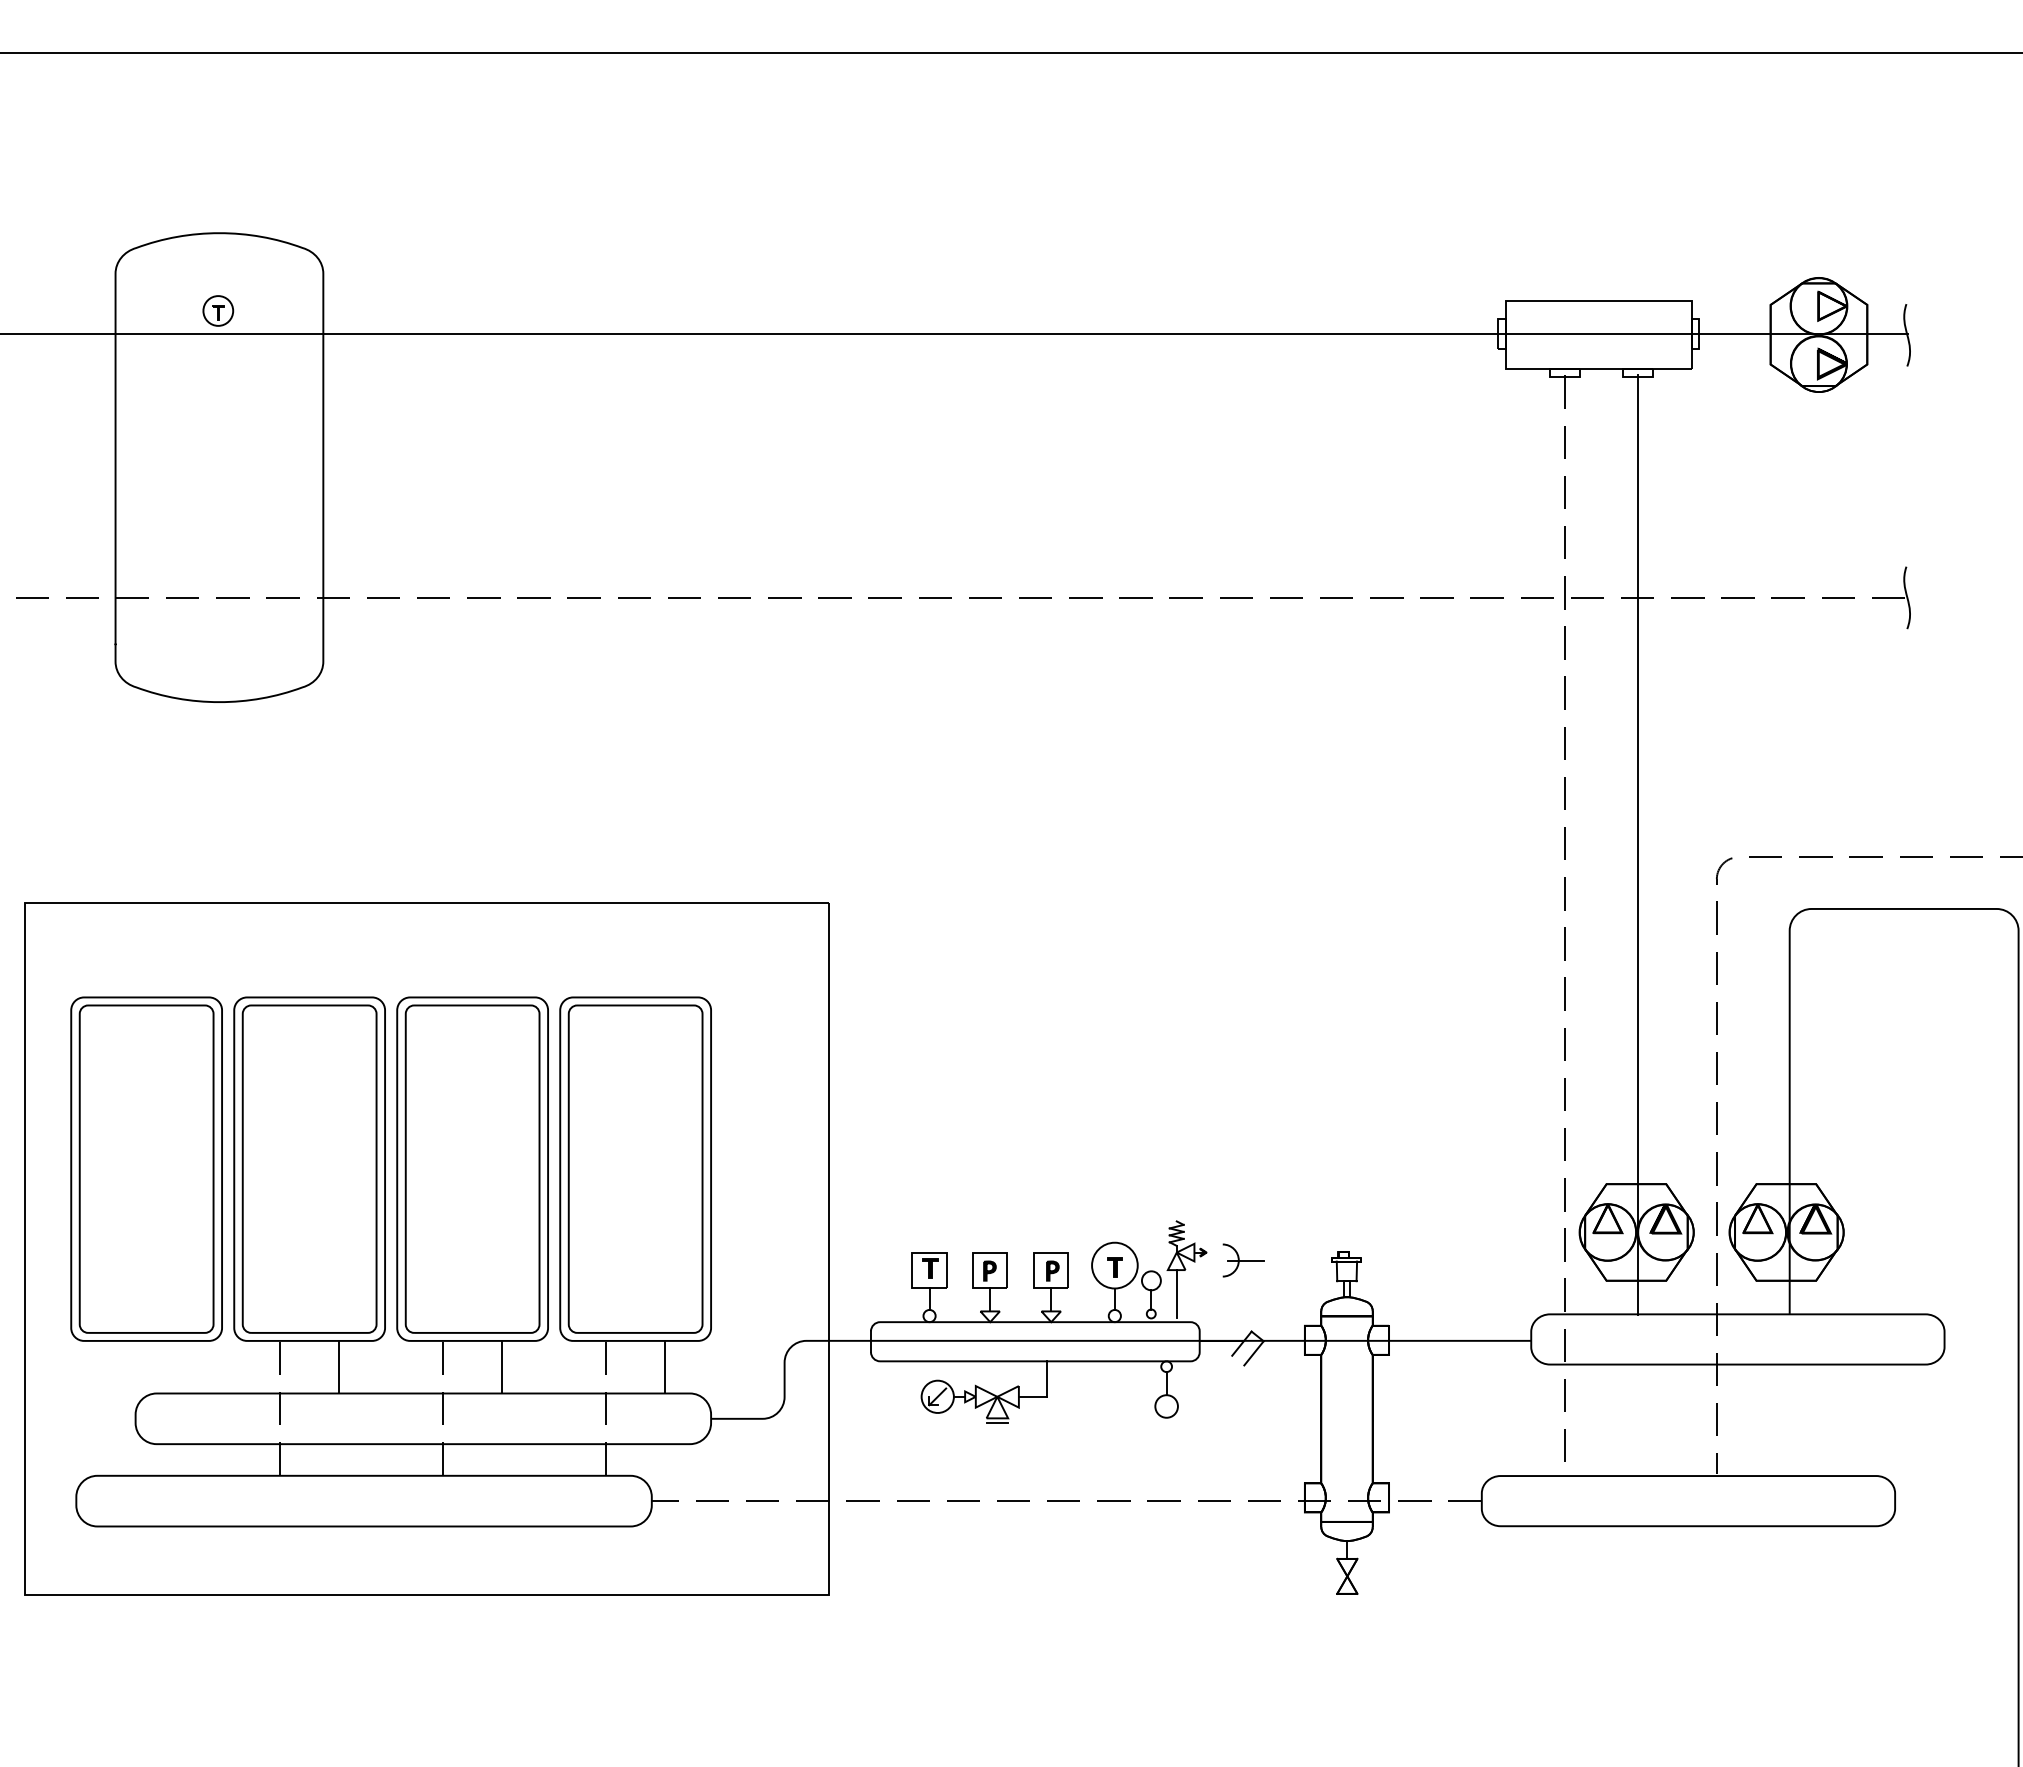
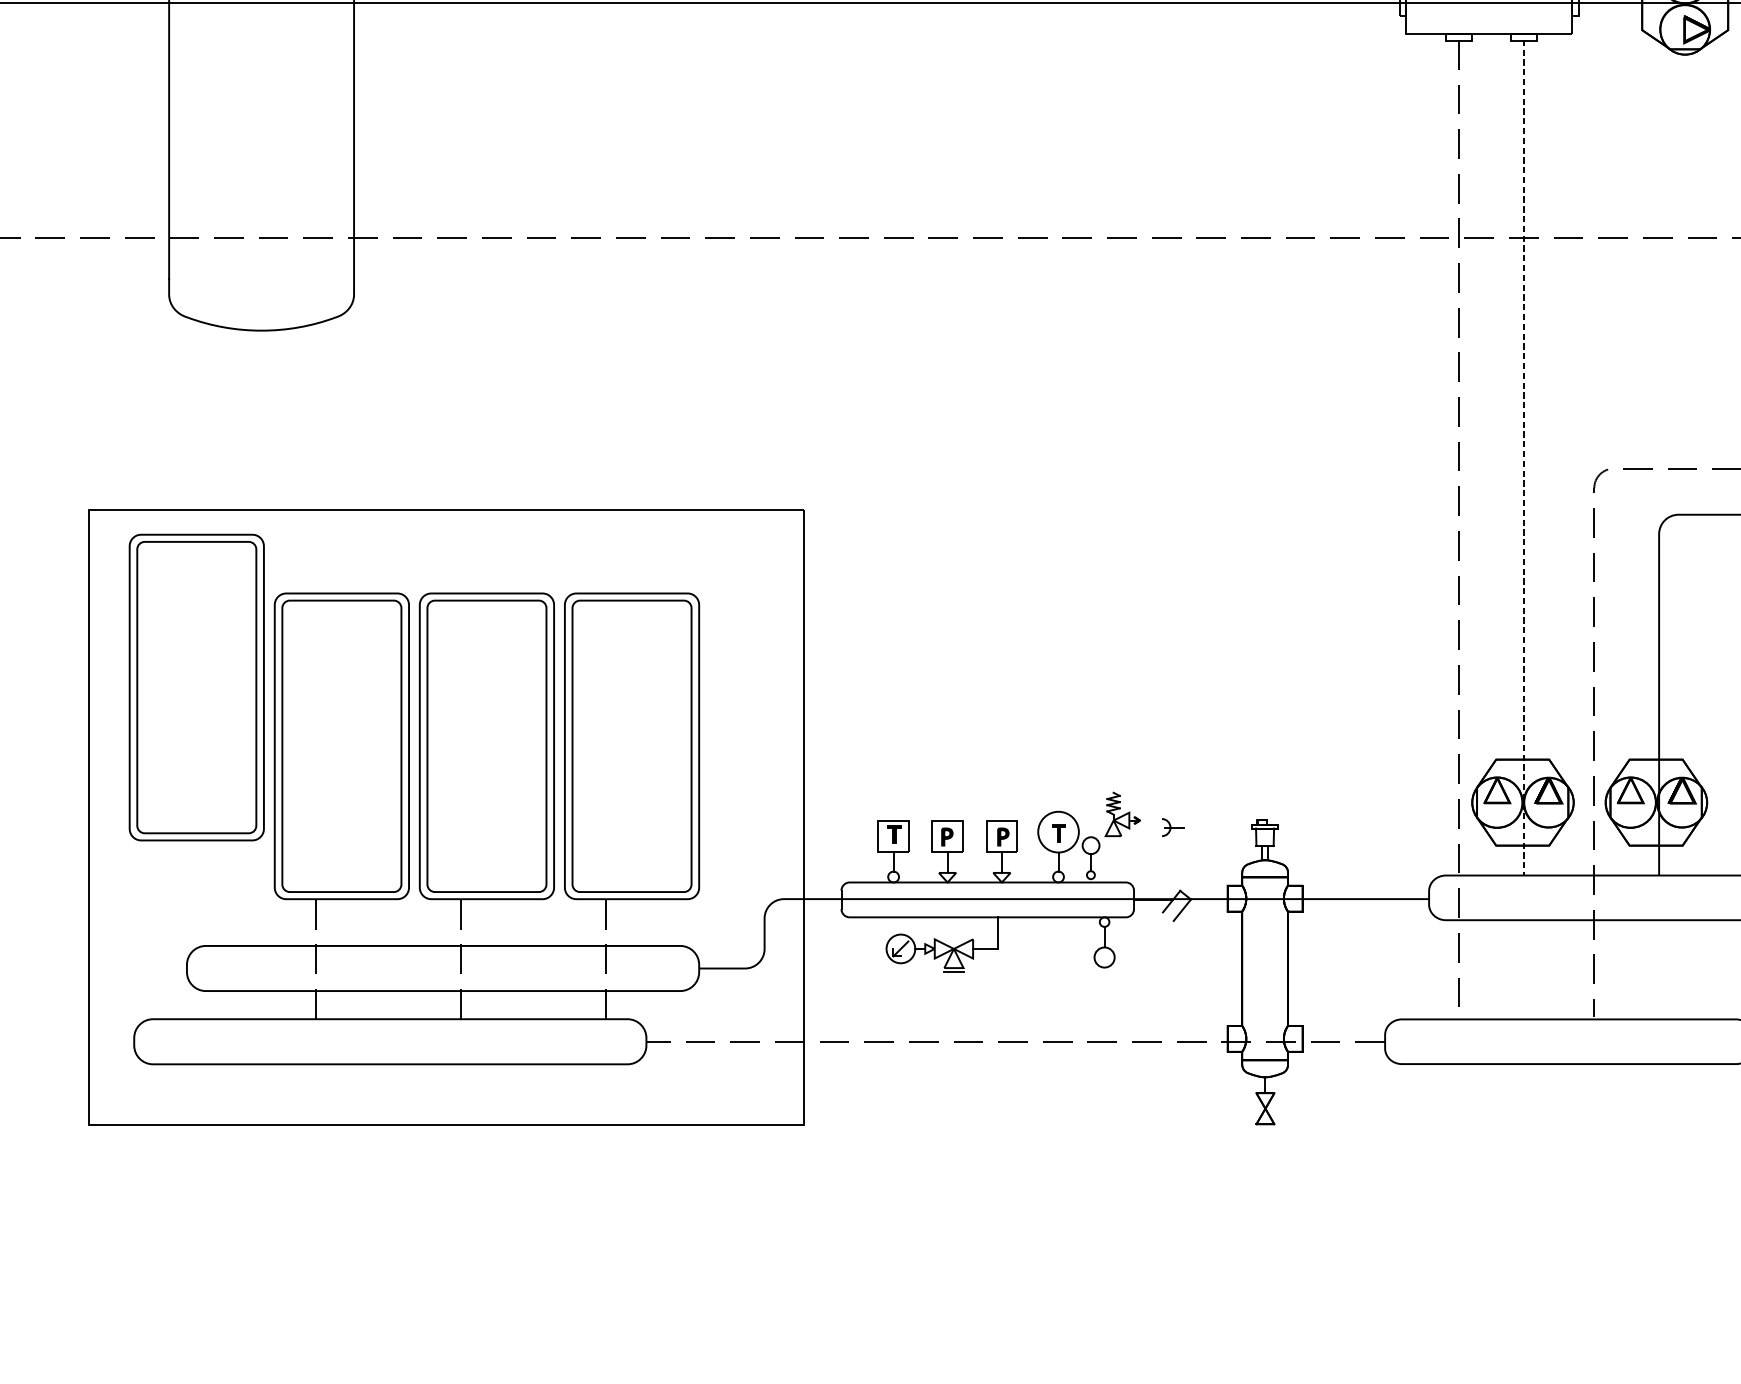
line: (1637, 845) -> (1523, 458), solid -> dashed
part: (146, 1168) -> (196, 686), moved
part: (1243, 1260) -> (1173, 827), size x0.6
line: (1176, 1294) -> (1113, 857), removed
line: (338, 1367) -> (367, 922), removed
line: (501, 1367) -> (512, 922), removed
line: (664, 1367) -> (657, 922), removed

